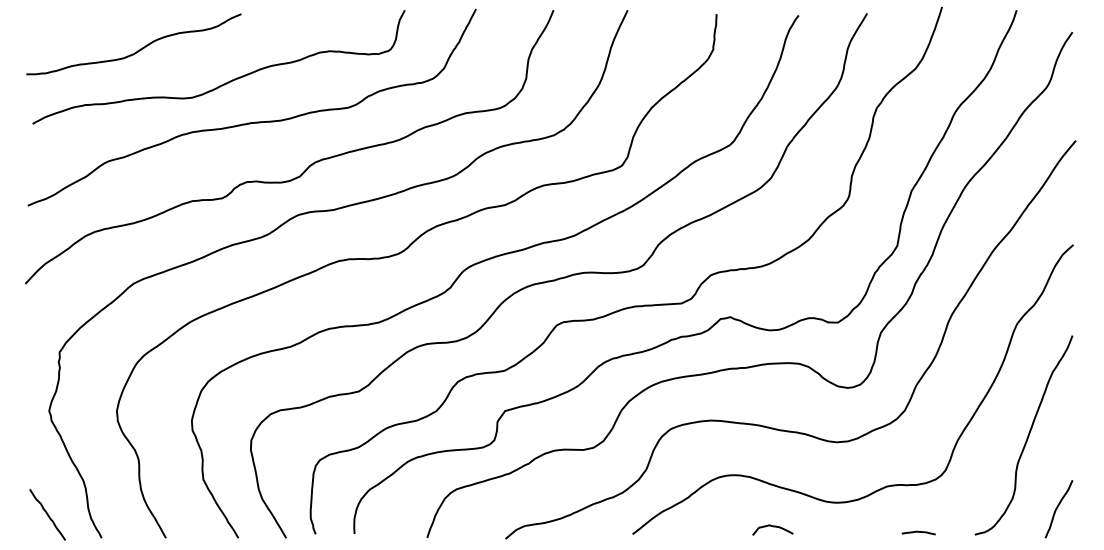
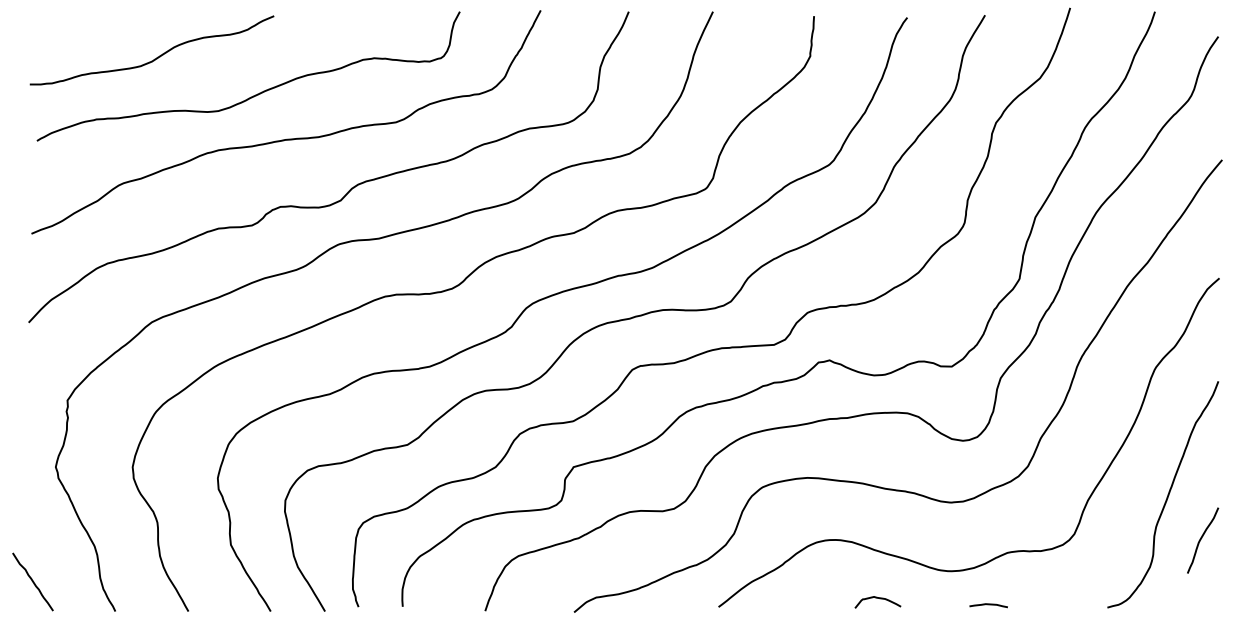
curve: (1058, 507) -> (1202, 538), moved
line: (47, 514) -> (32, 581), moved
curve: (918, 532) -> (988, 605), moved

